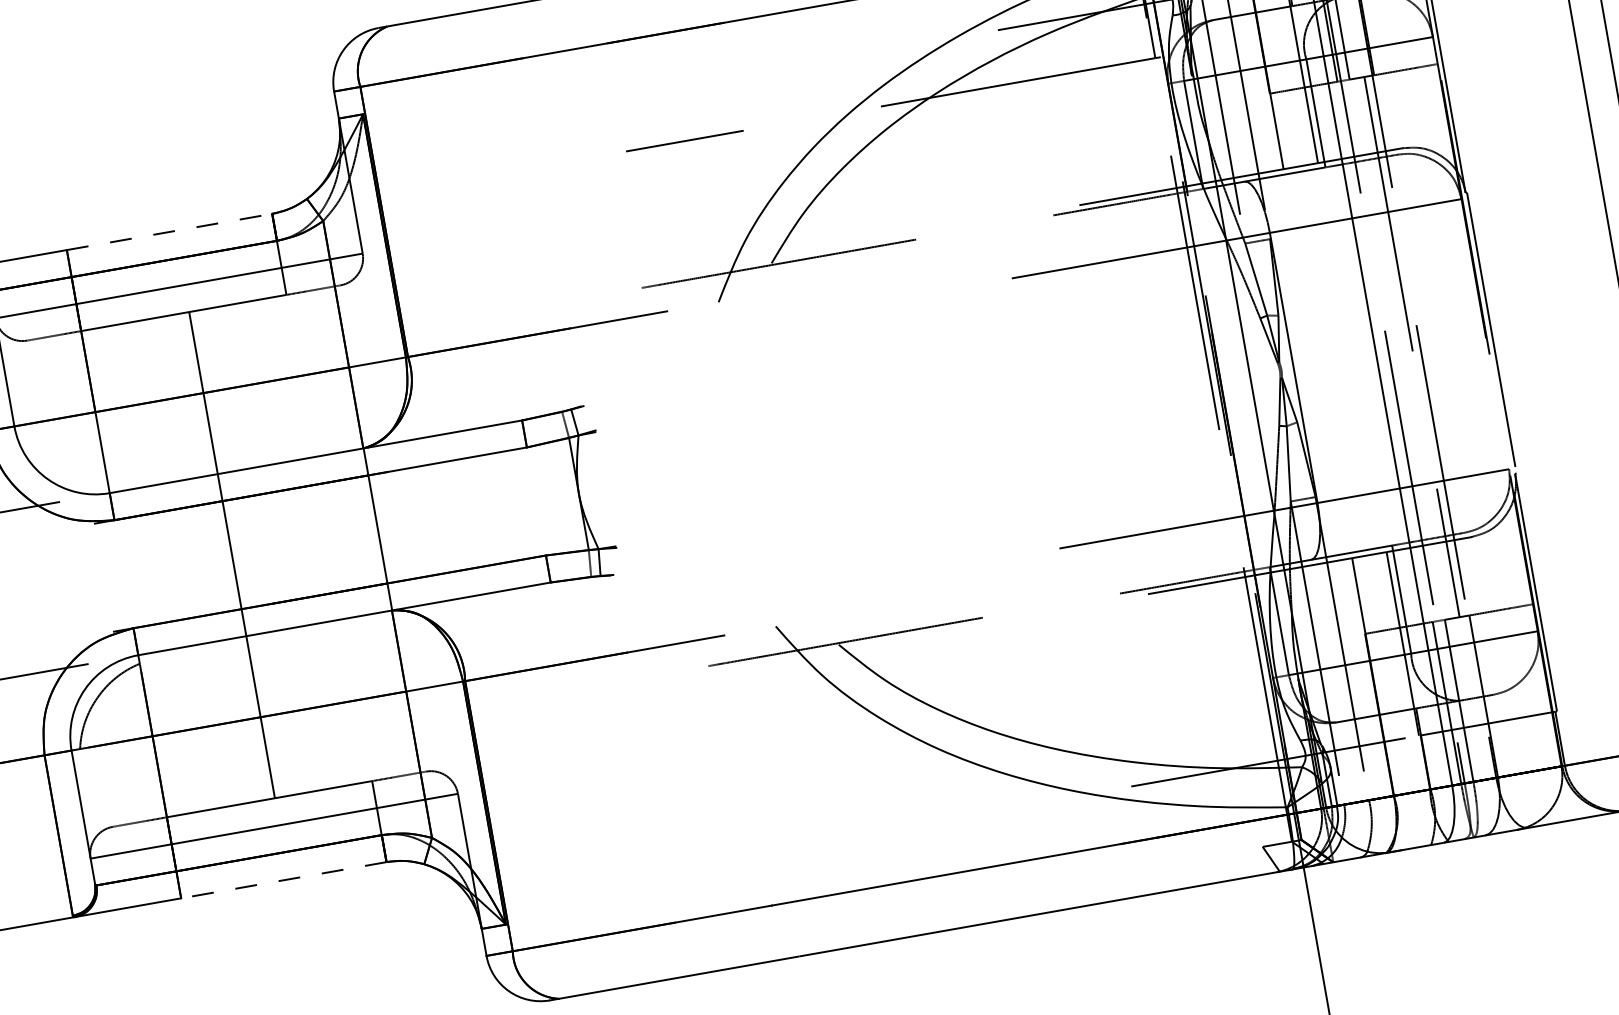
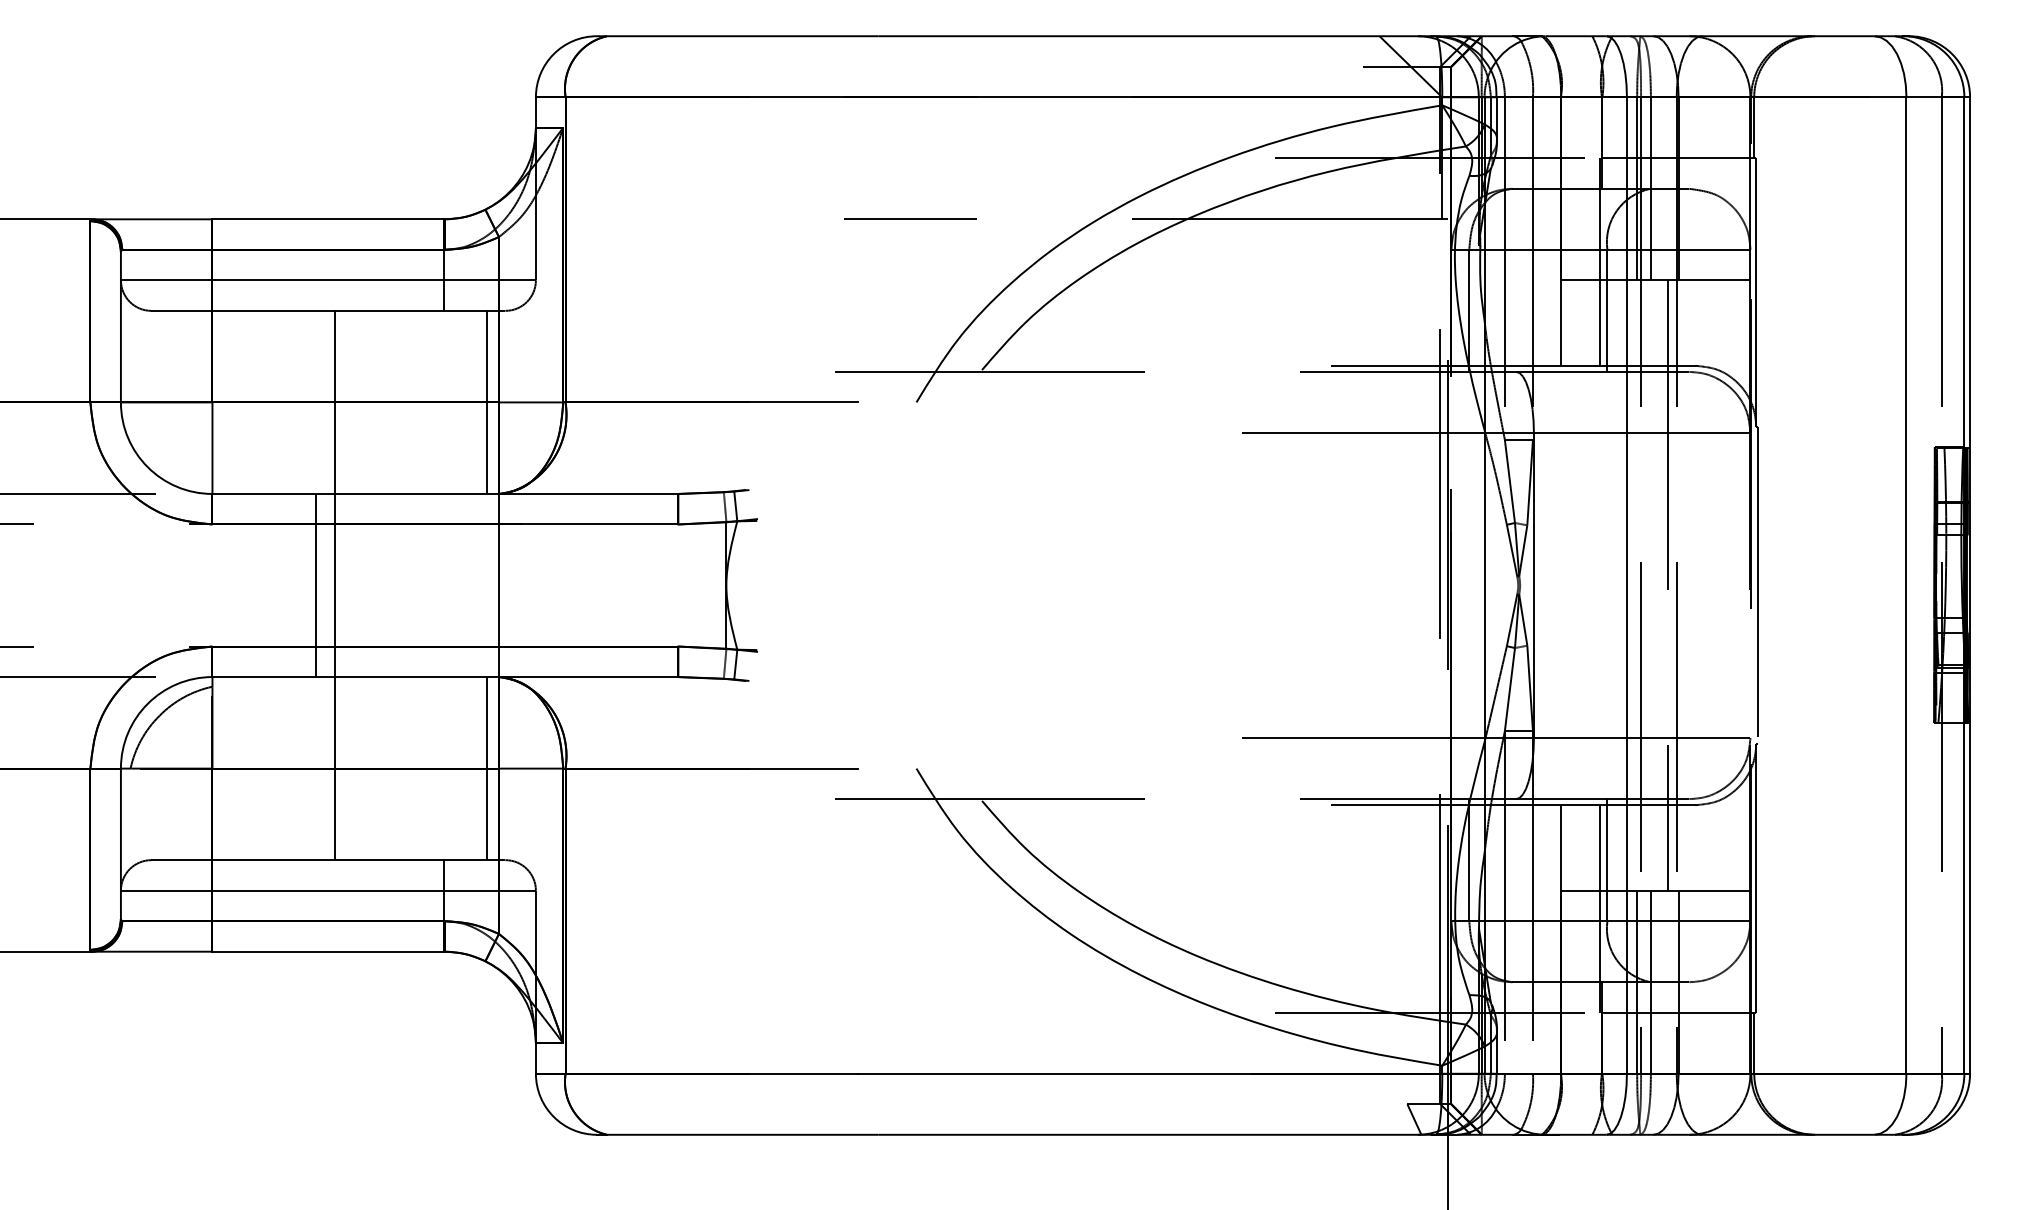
line: (170, 231) -> (329, 219), dashed -> solid
line: (338, 368) -> (487, 401), added
line: (216, 557) -> (316, 585), added
line: (396, 693) -> (487, 768), added
line: (283, 880) -> (328, 951), dashed -> solid

